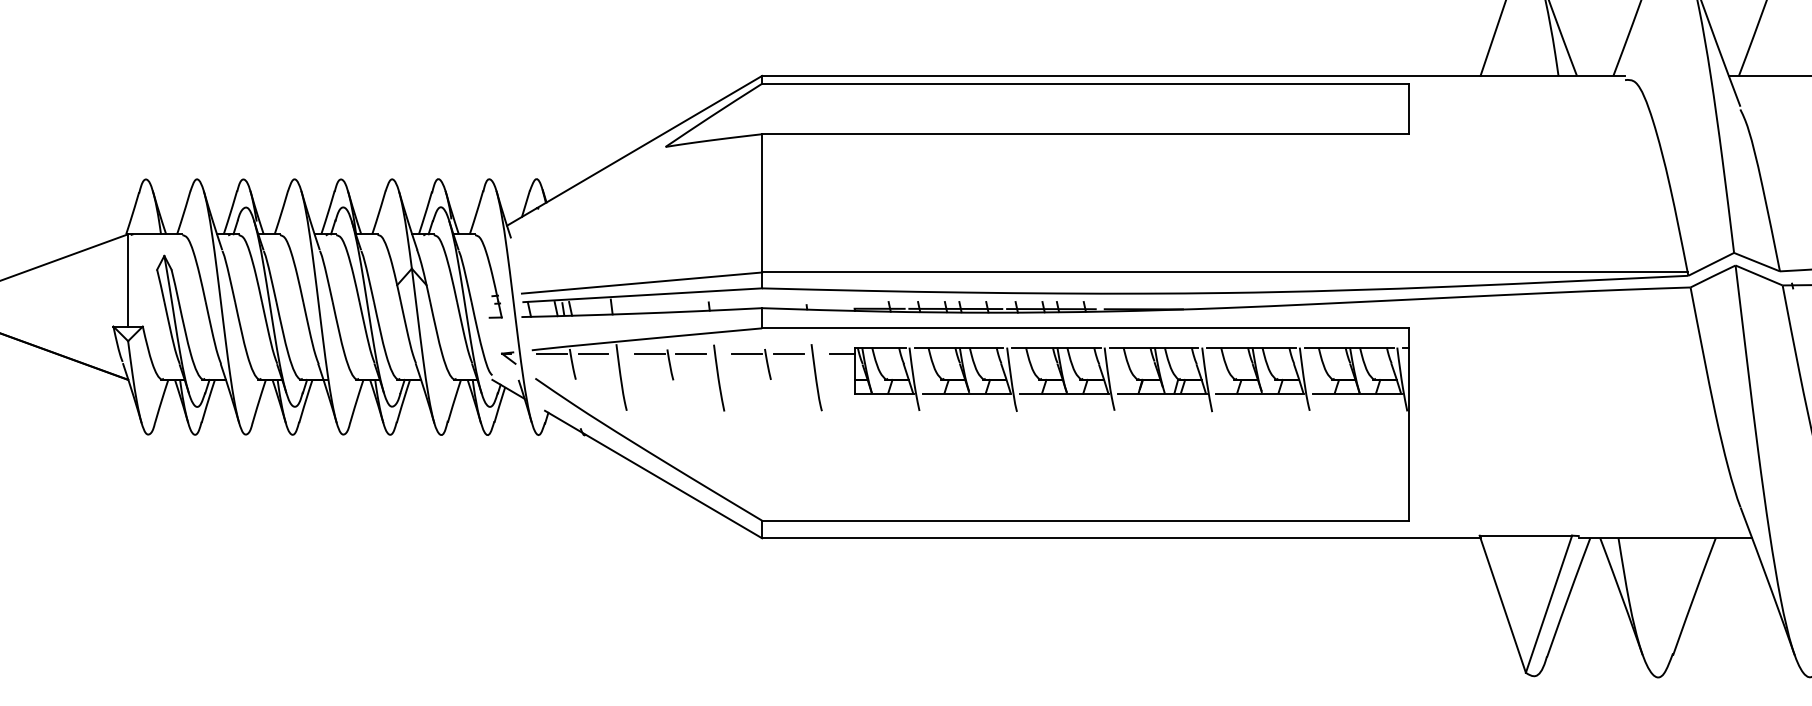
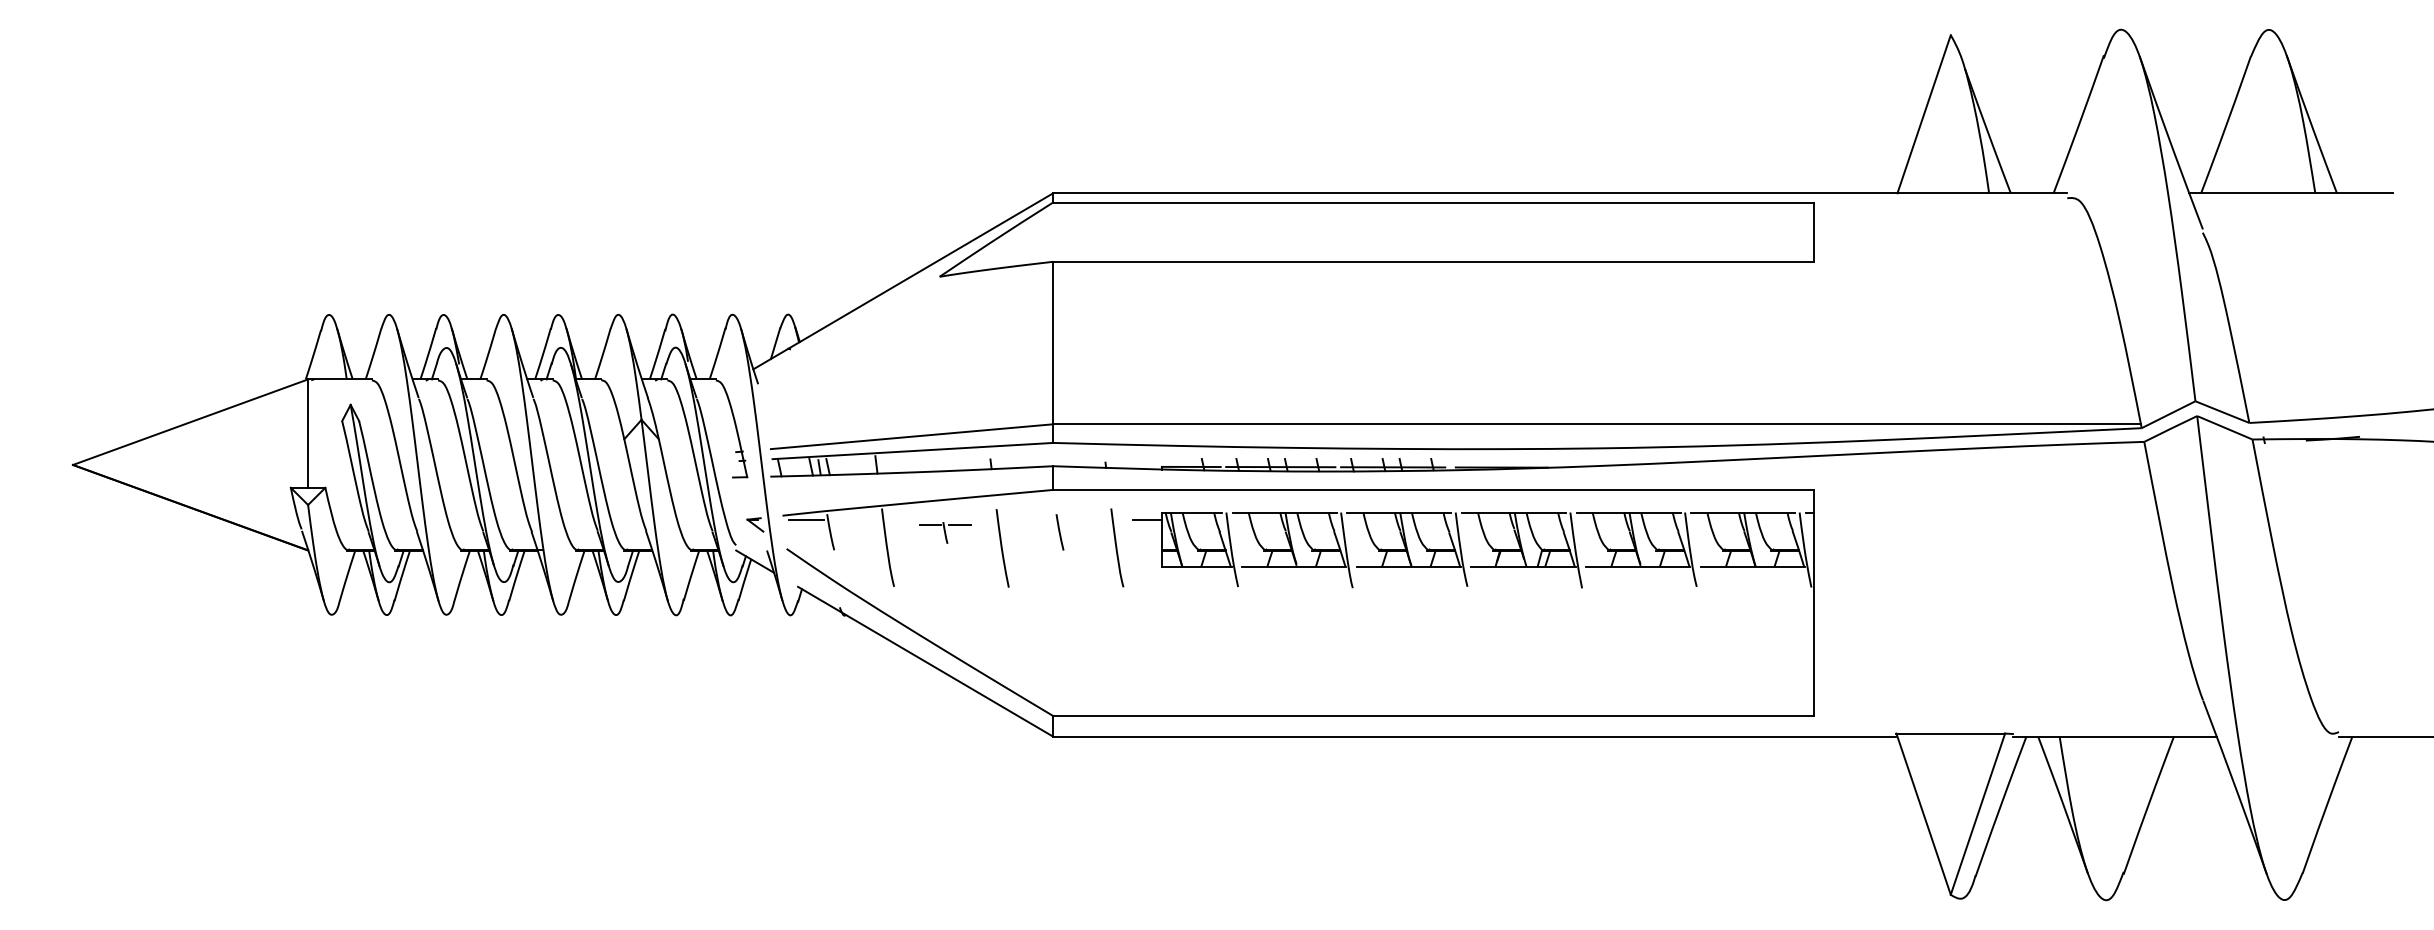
line: (593, 353) -> (854, 519), removed
line: (747, 353) -> (1035, 519), removed
line: (787, 353) -> (1083, 519), removed
part: (670, 364) -> (945, 532), size x0.6

